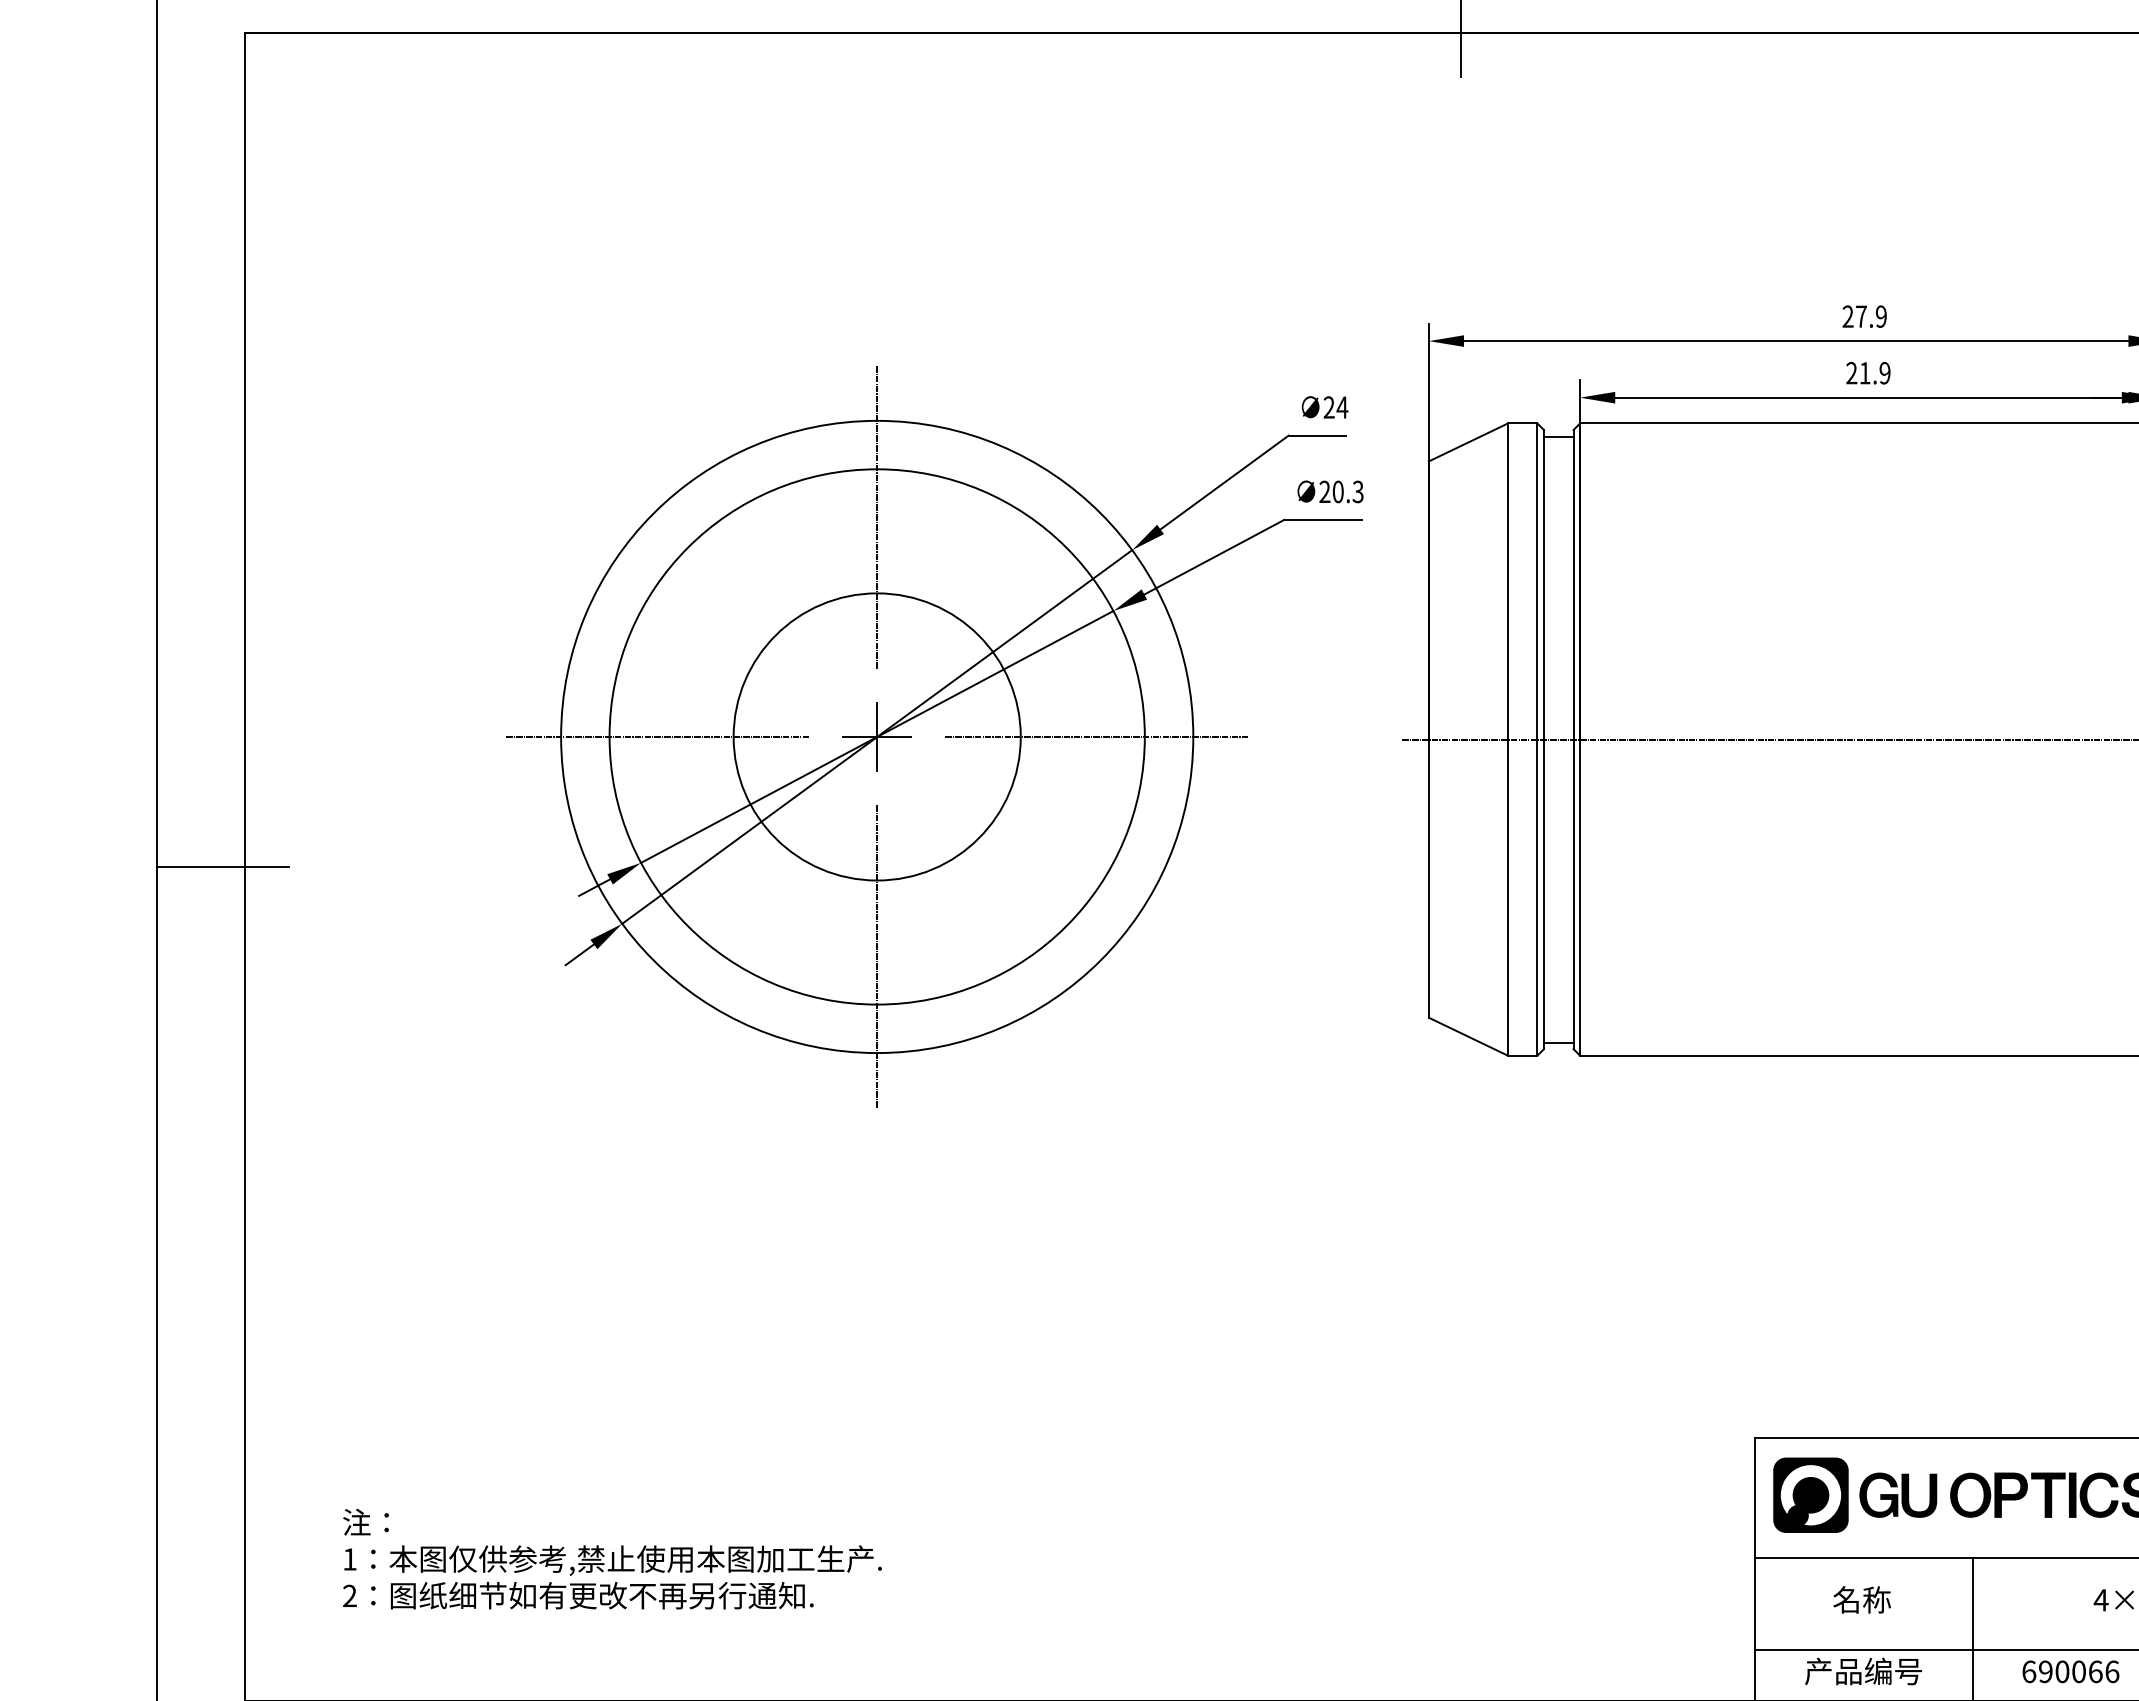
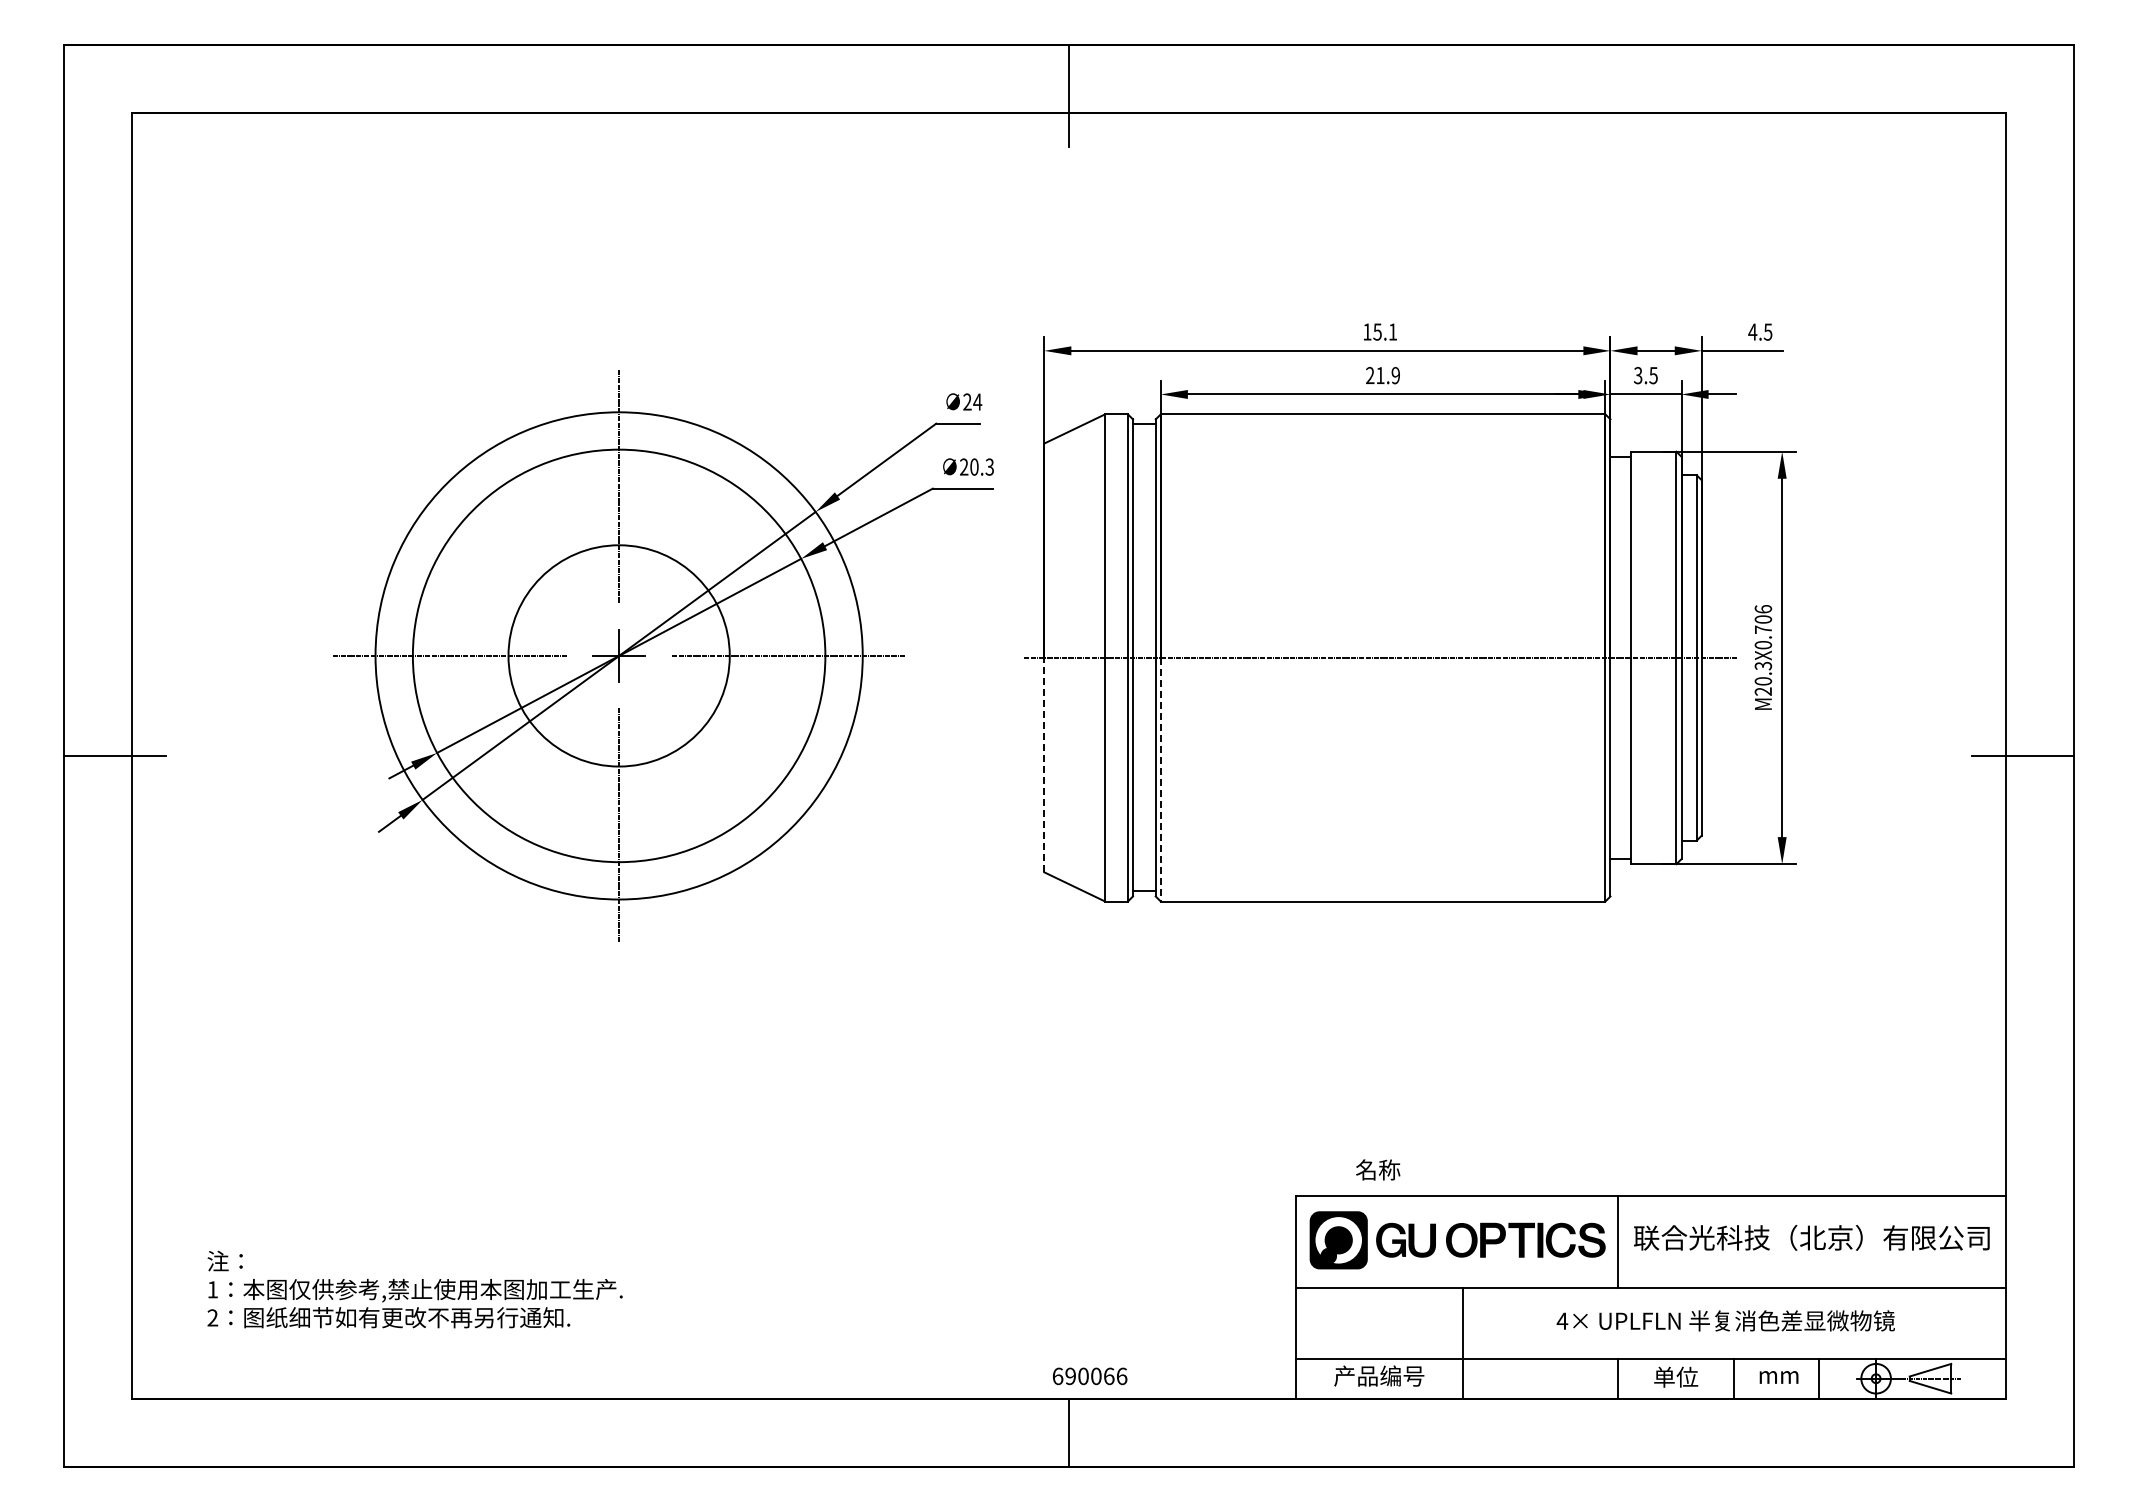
text: (1865, 315) -> (1380, 331), 27.9 -> 15.1
line: (1429, 877) -> (1044, 764), solid -> dashed
line: (1579, 897) -> (1160, 779), solid -> dashed
text: (1862, 1599) -> (1378, 1169), moved
text: (2071, 1671) -> (1090, 1376), moved

